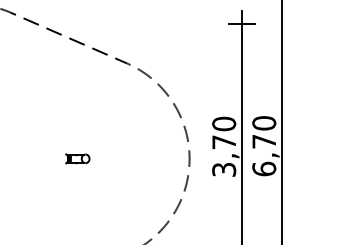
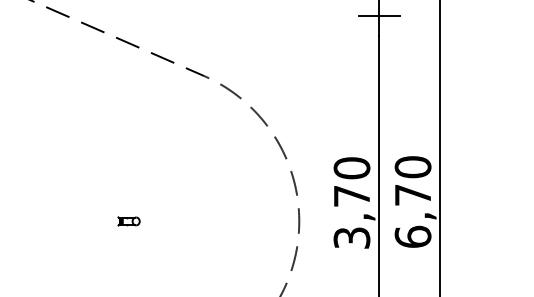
part: (77, 158) -> (128, 220), size x0.6

